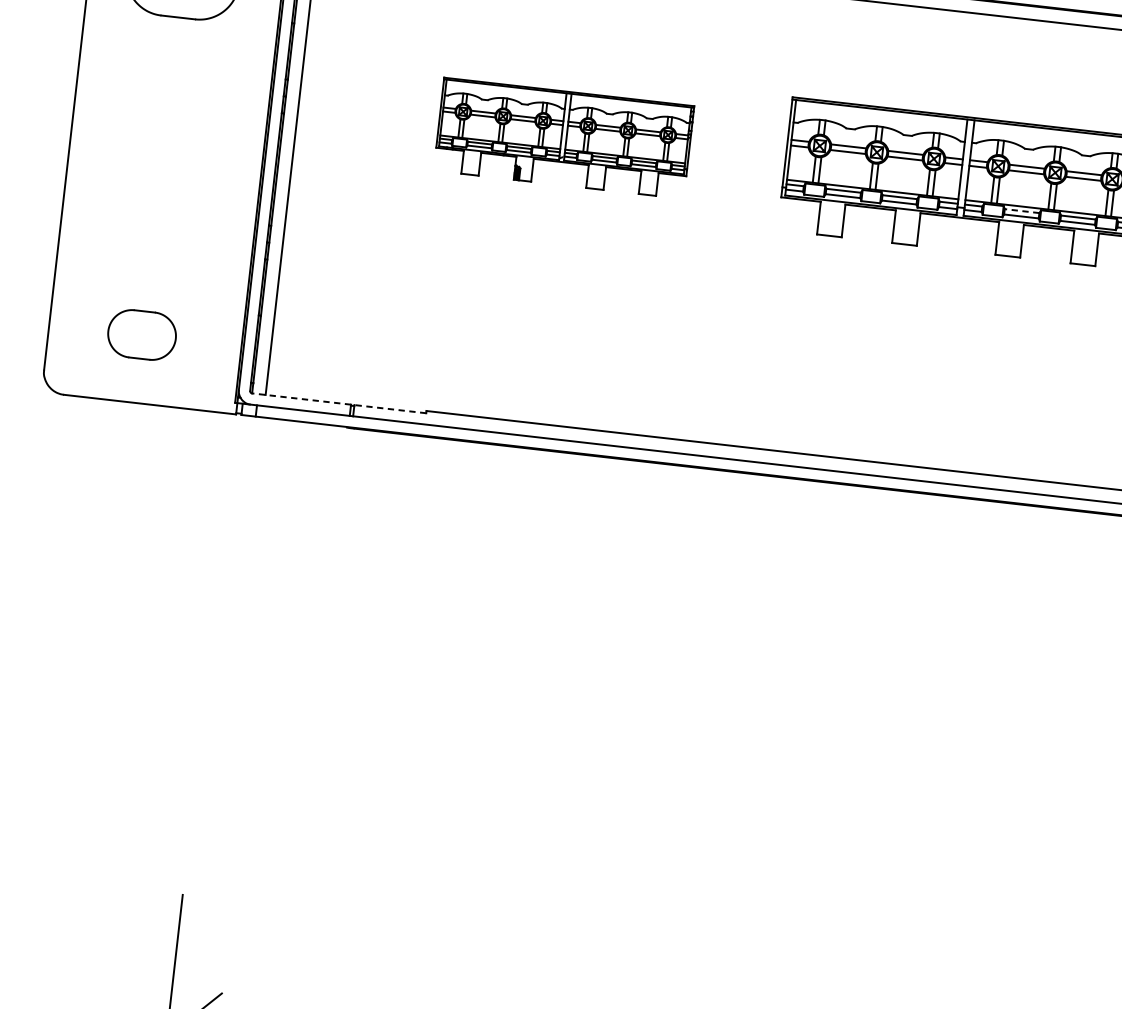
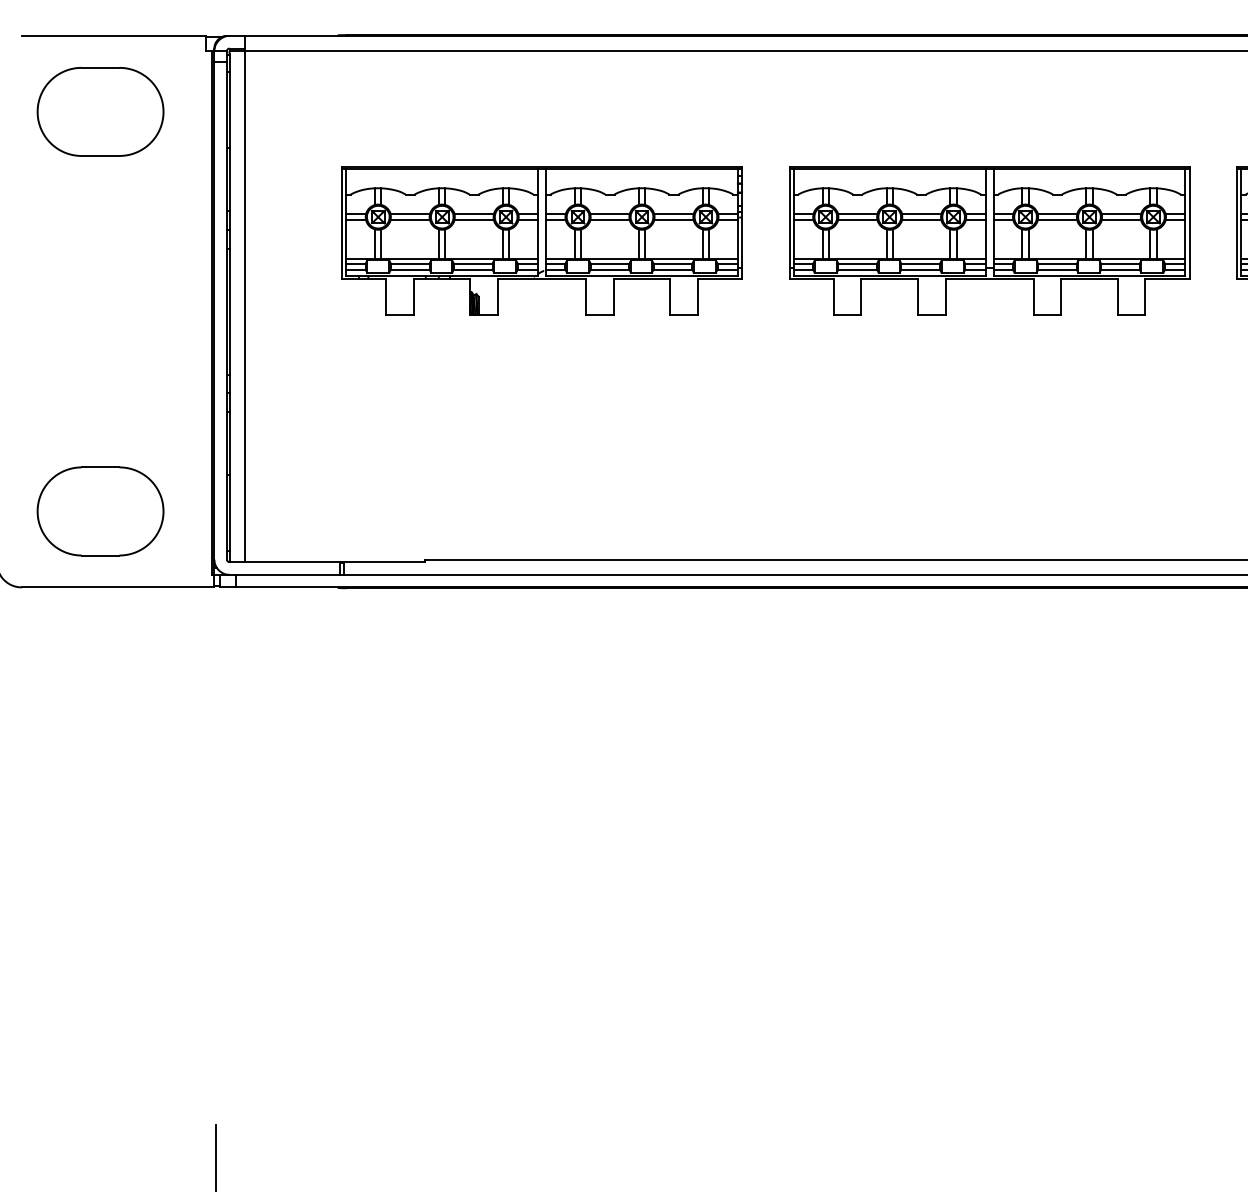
part: (563, 137) -> (541, 240), size x1.43
line: (1022, 210) -> (1057, 263), dashed -> solid
part: (142, 335) -> (100, 511), size x1.67
line: (338, 403) -> (326, 562), dashed -> solid

